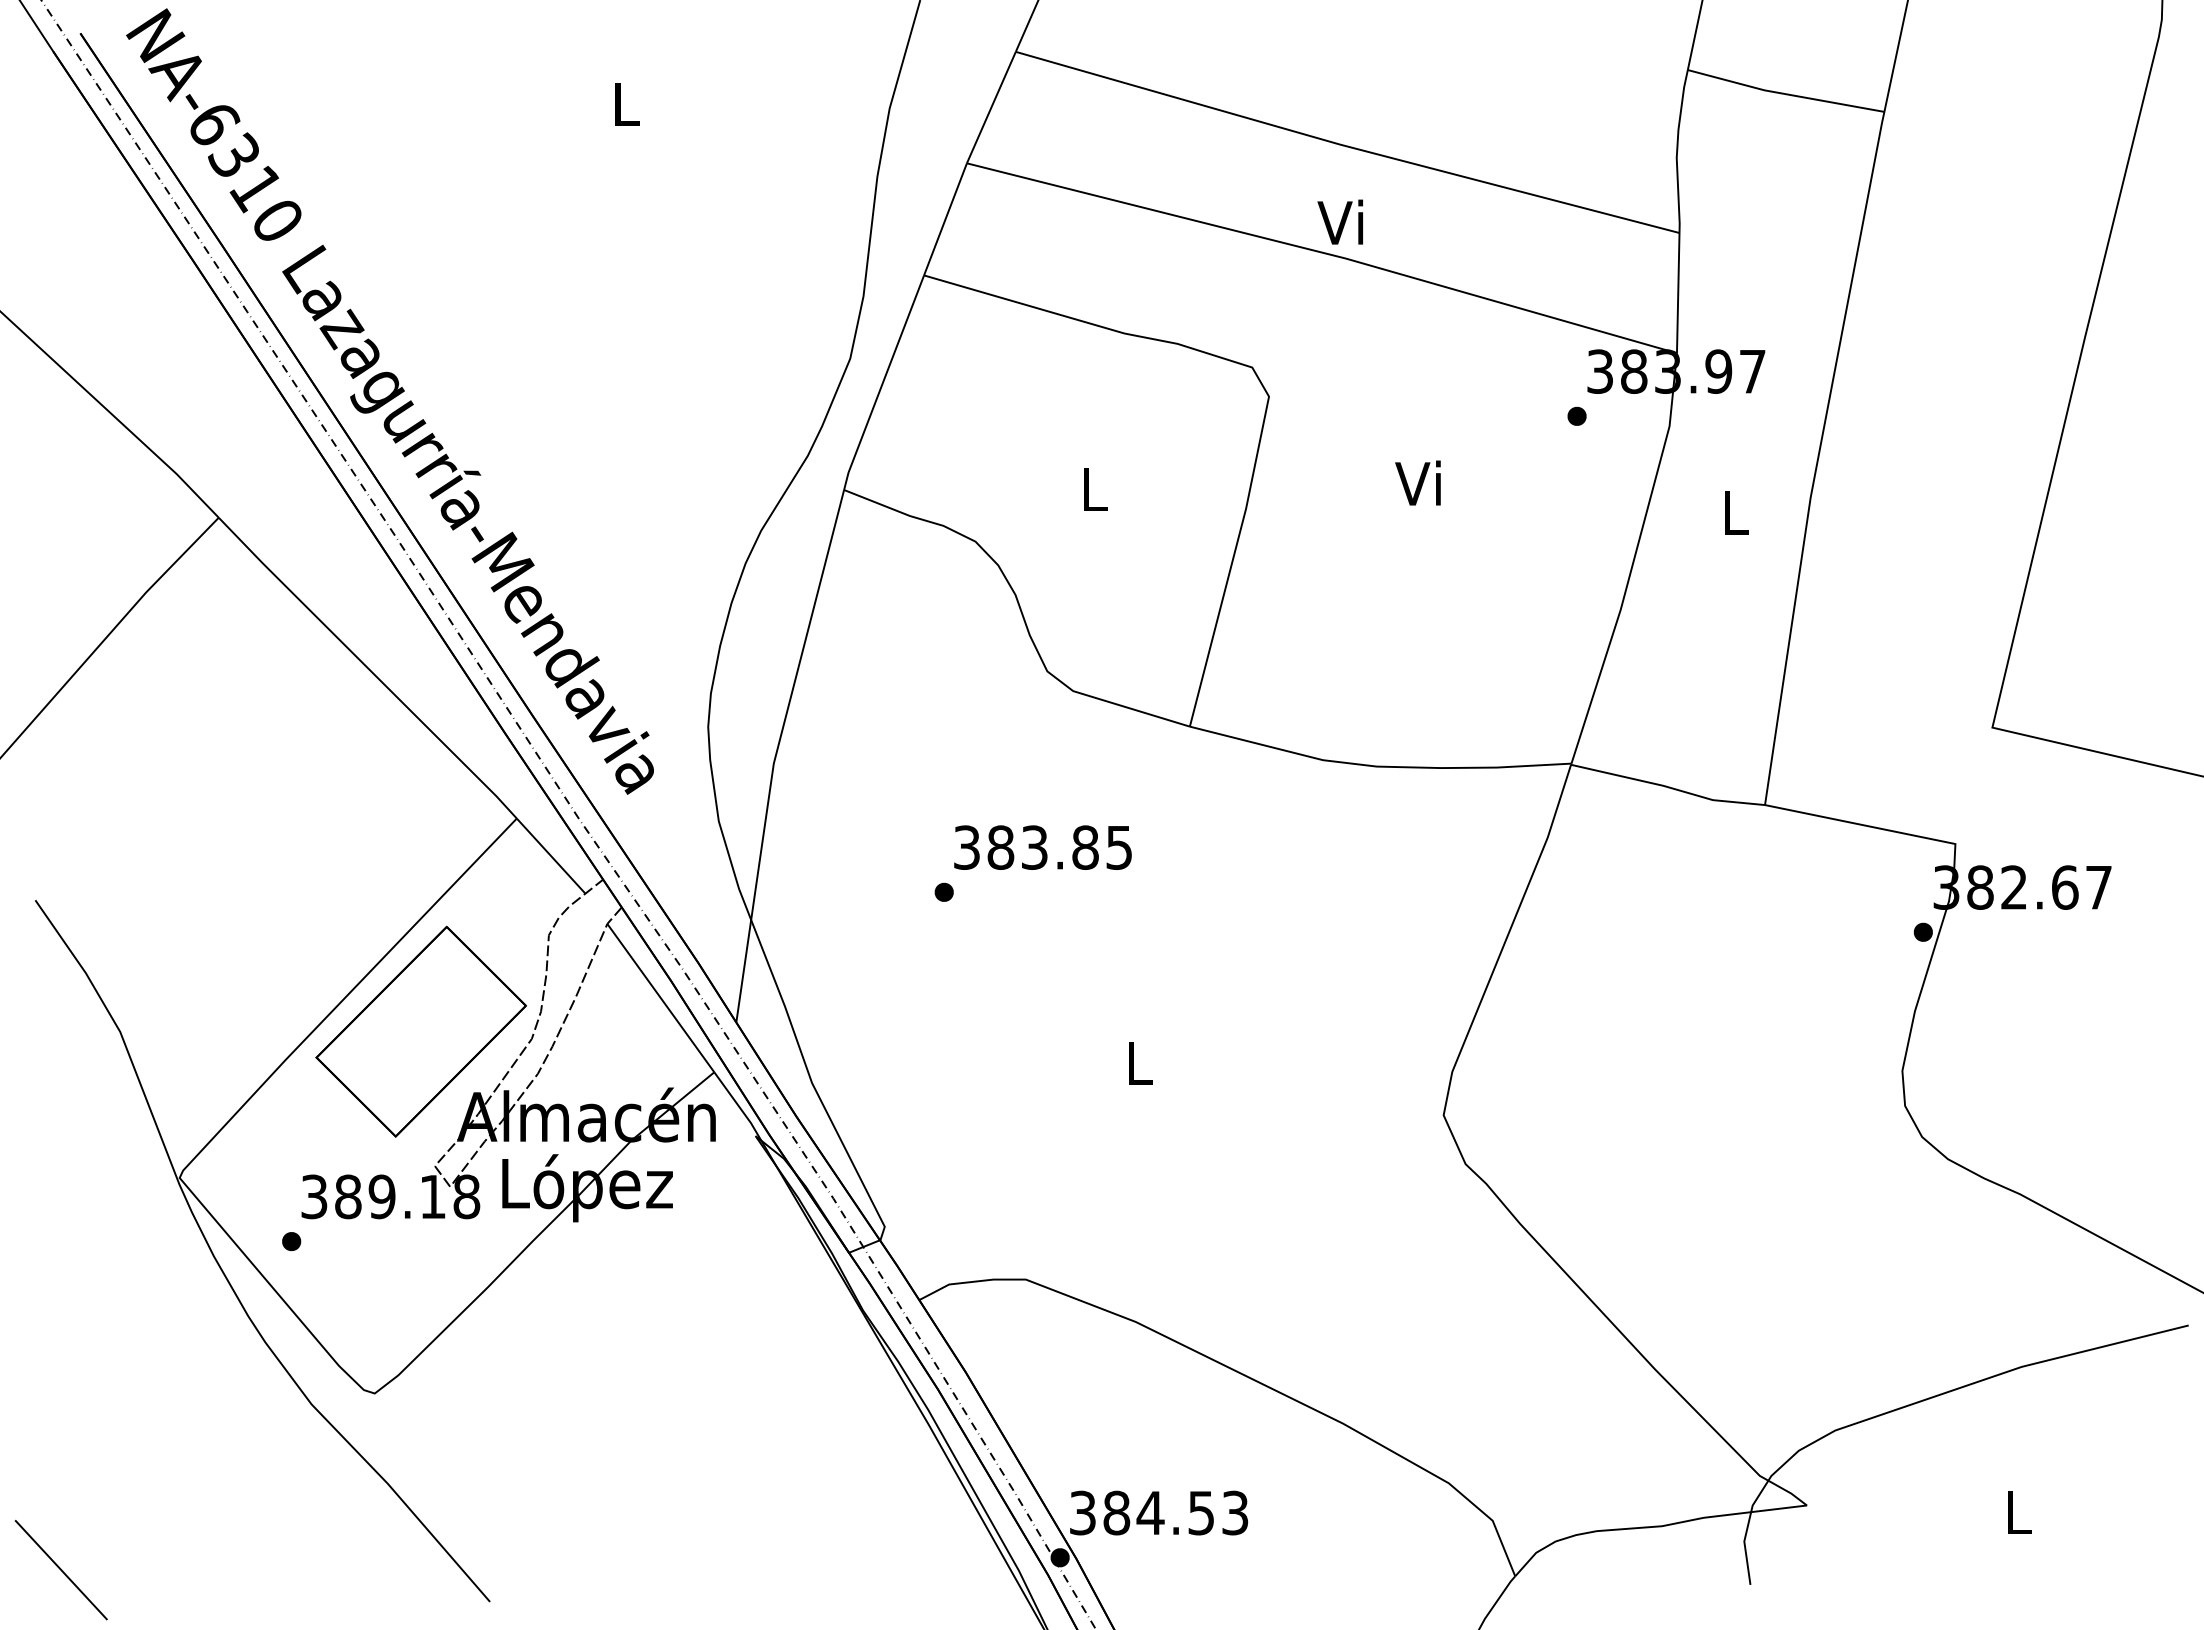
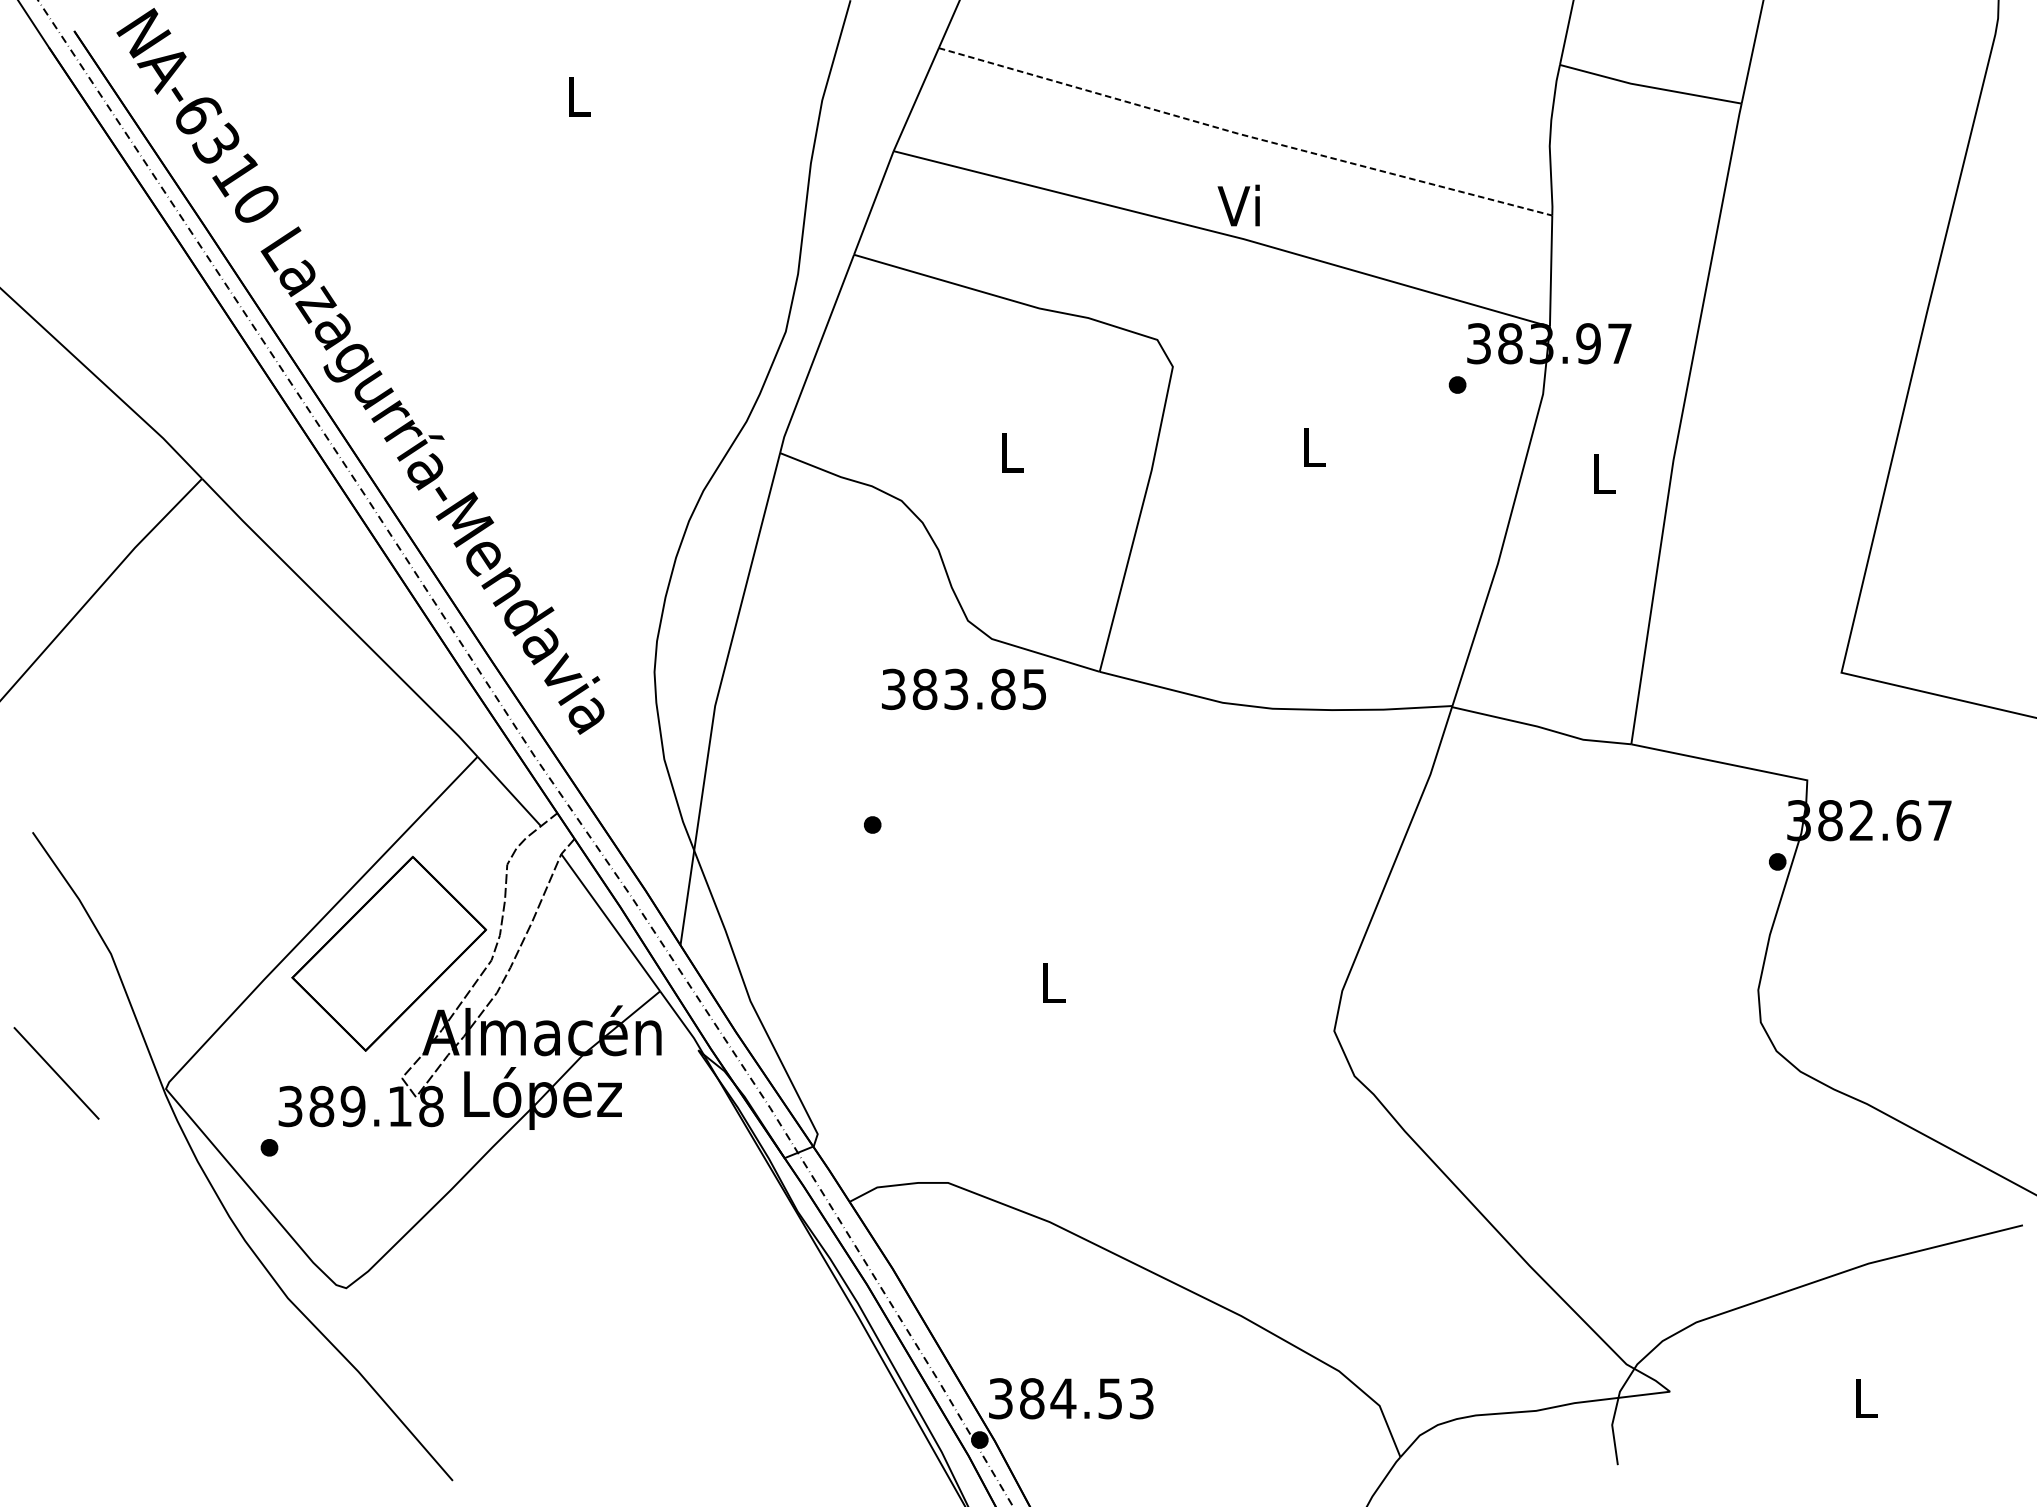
line: (1345, 146) -> (1243, 135), solid -> dashed
text: (1417, 482) -> (1310, 446), Vi -> L
text: (1042, 847) -> (963, 689), moved
line: (60, 1570) -> (55, 1073), moved

